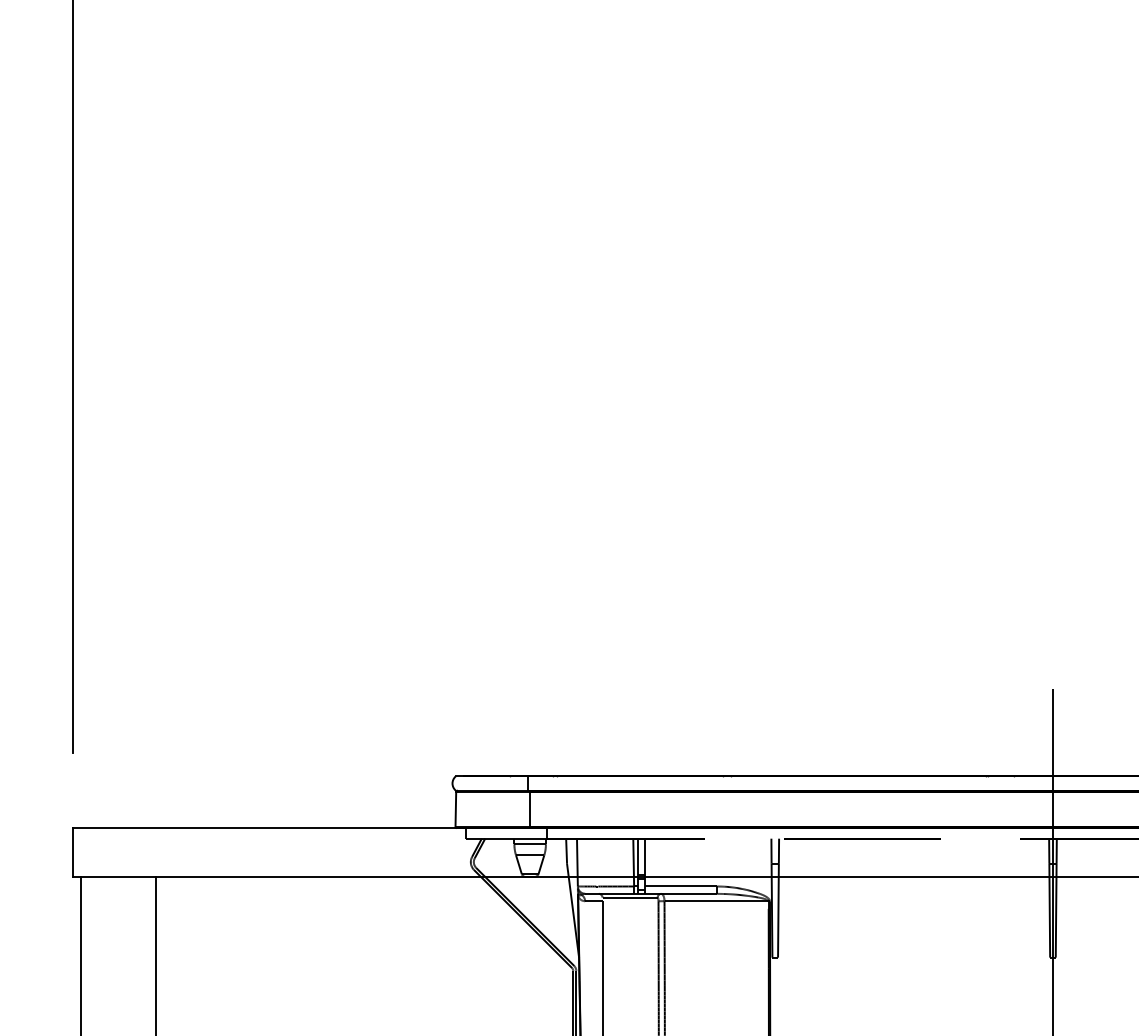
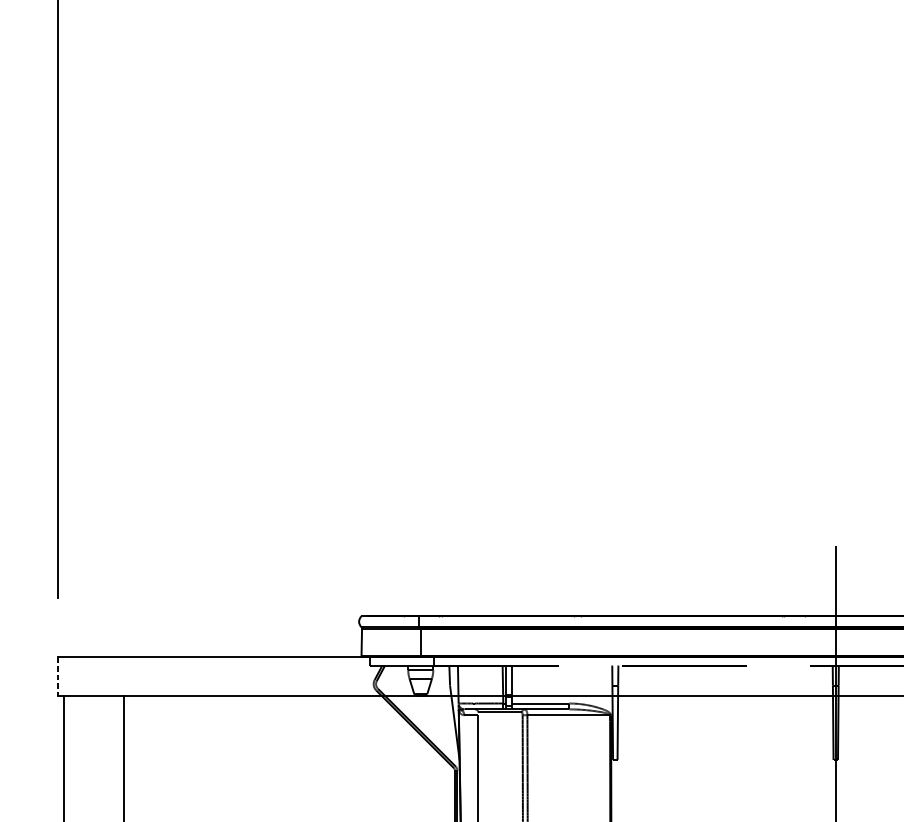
line: (73, 853) -> (58, 677), solid -> dashed

